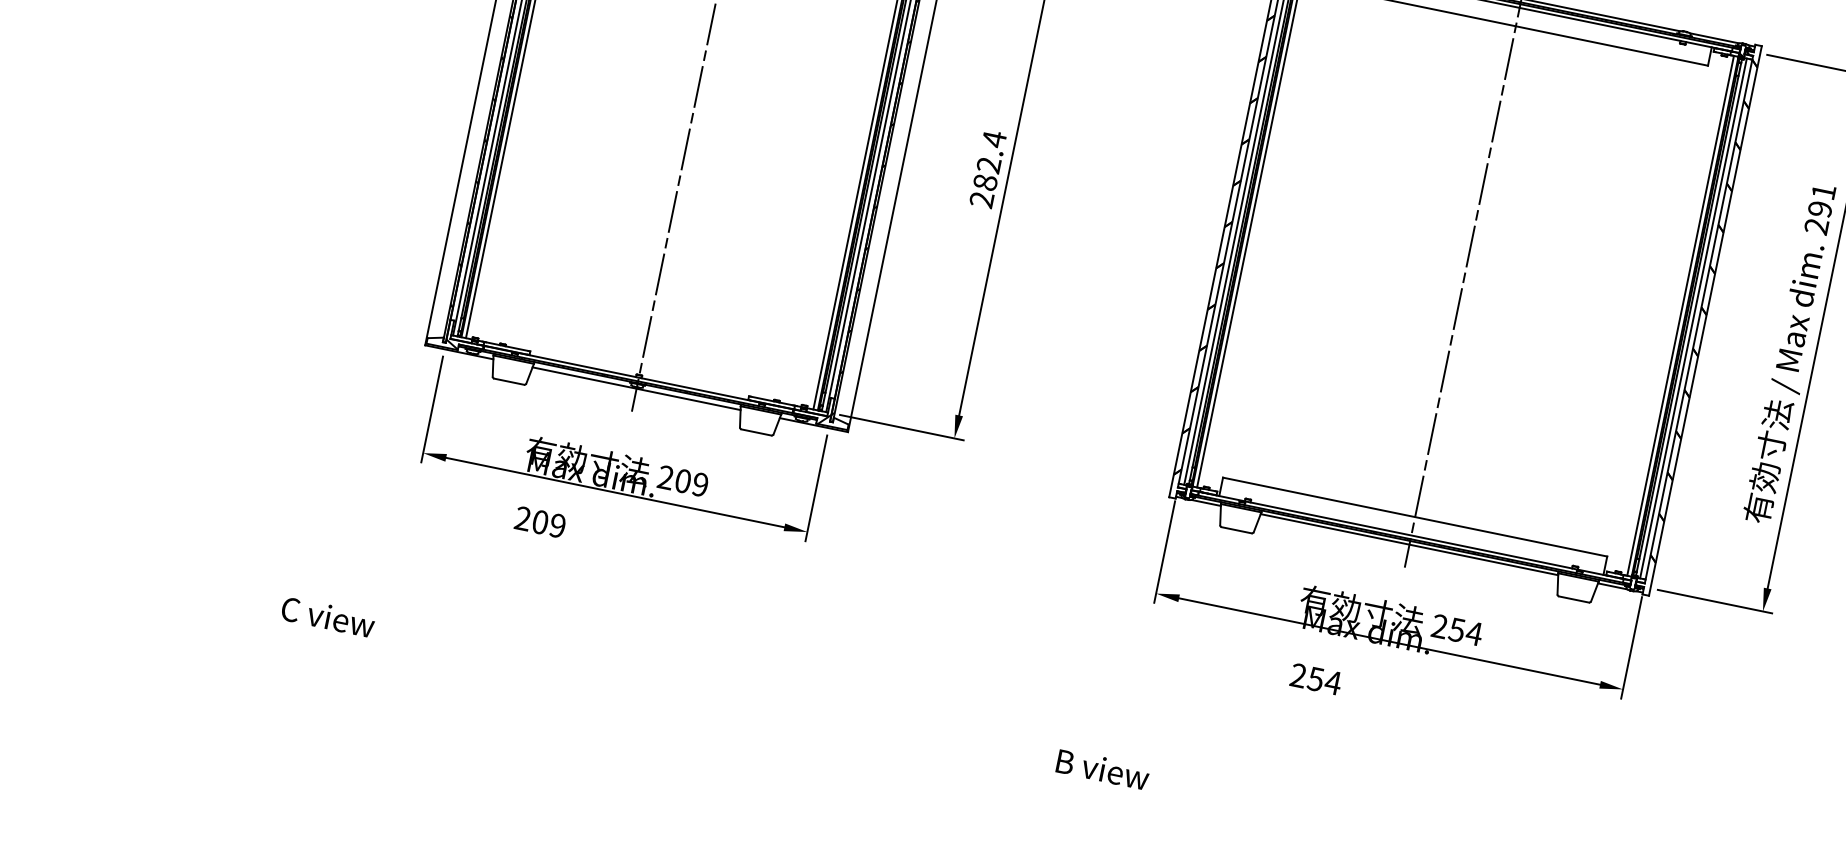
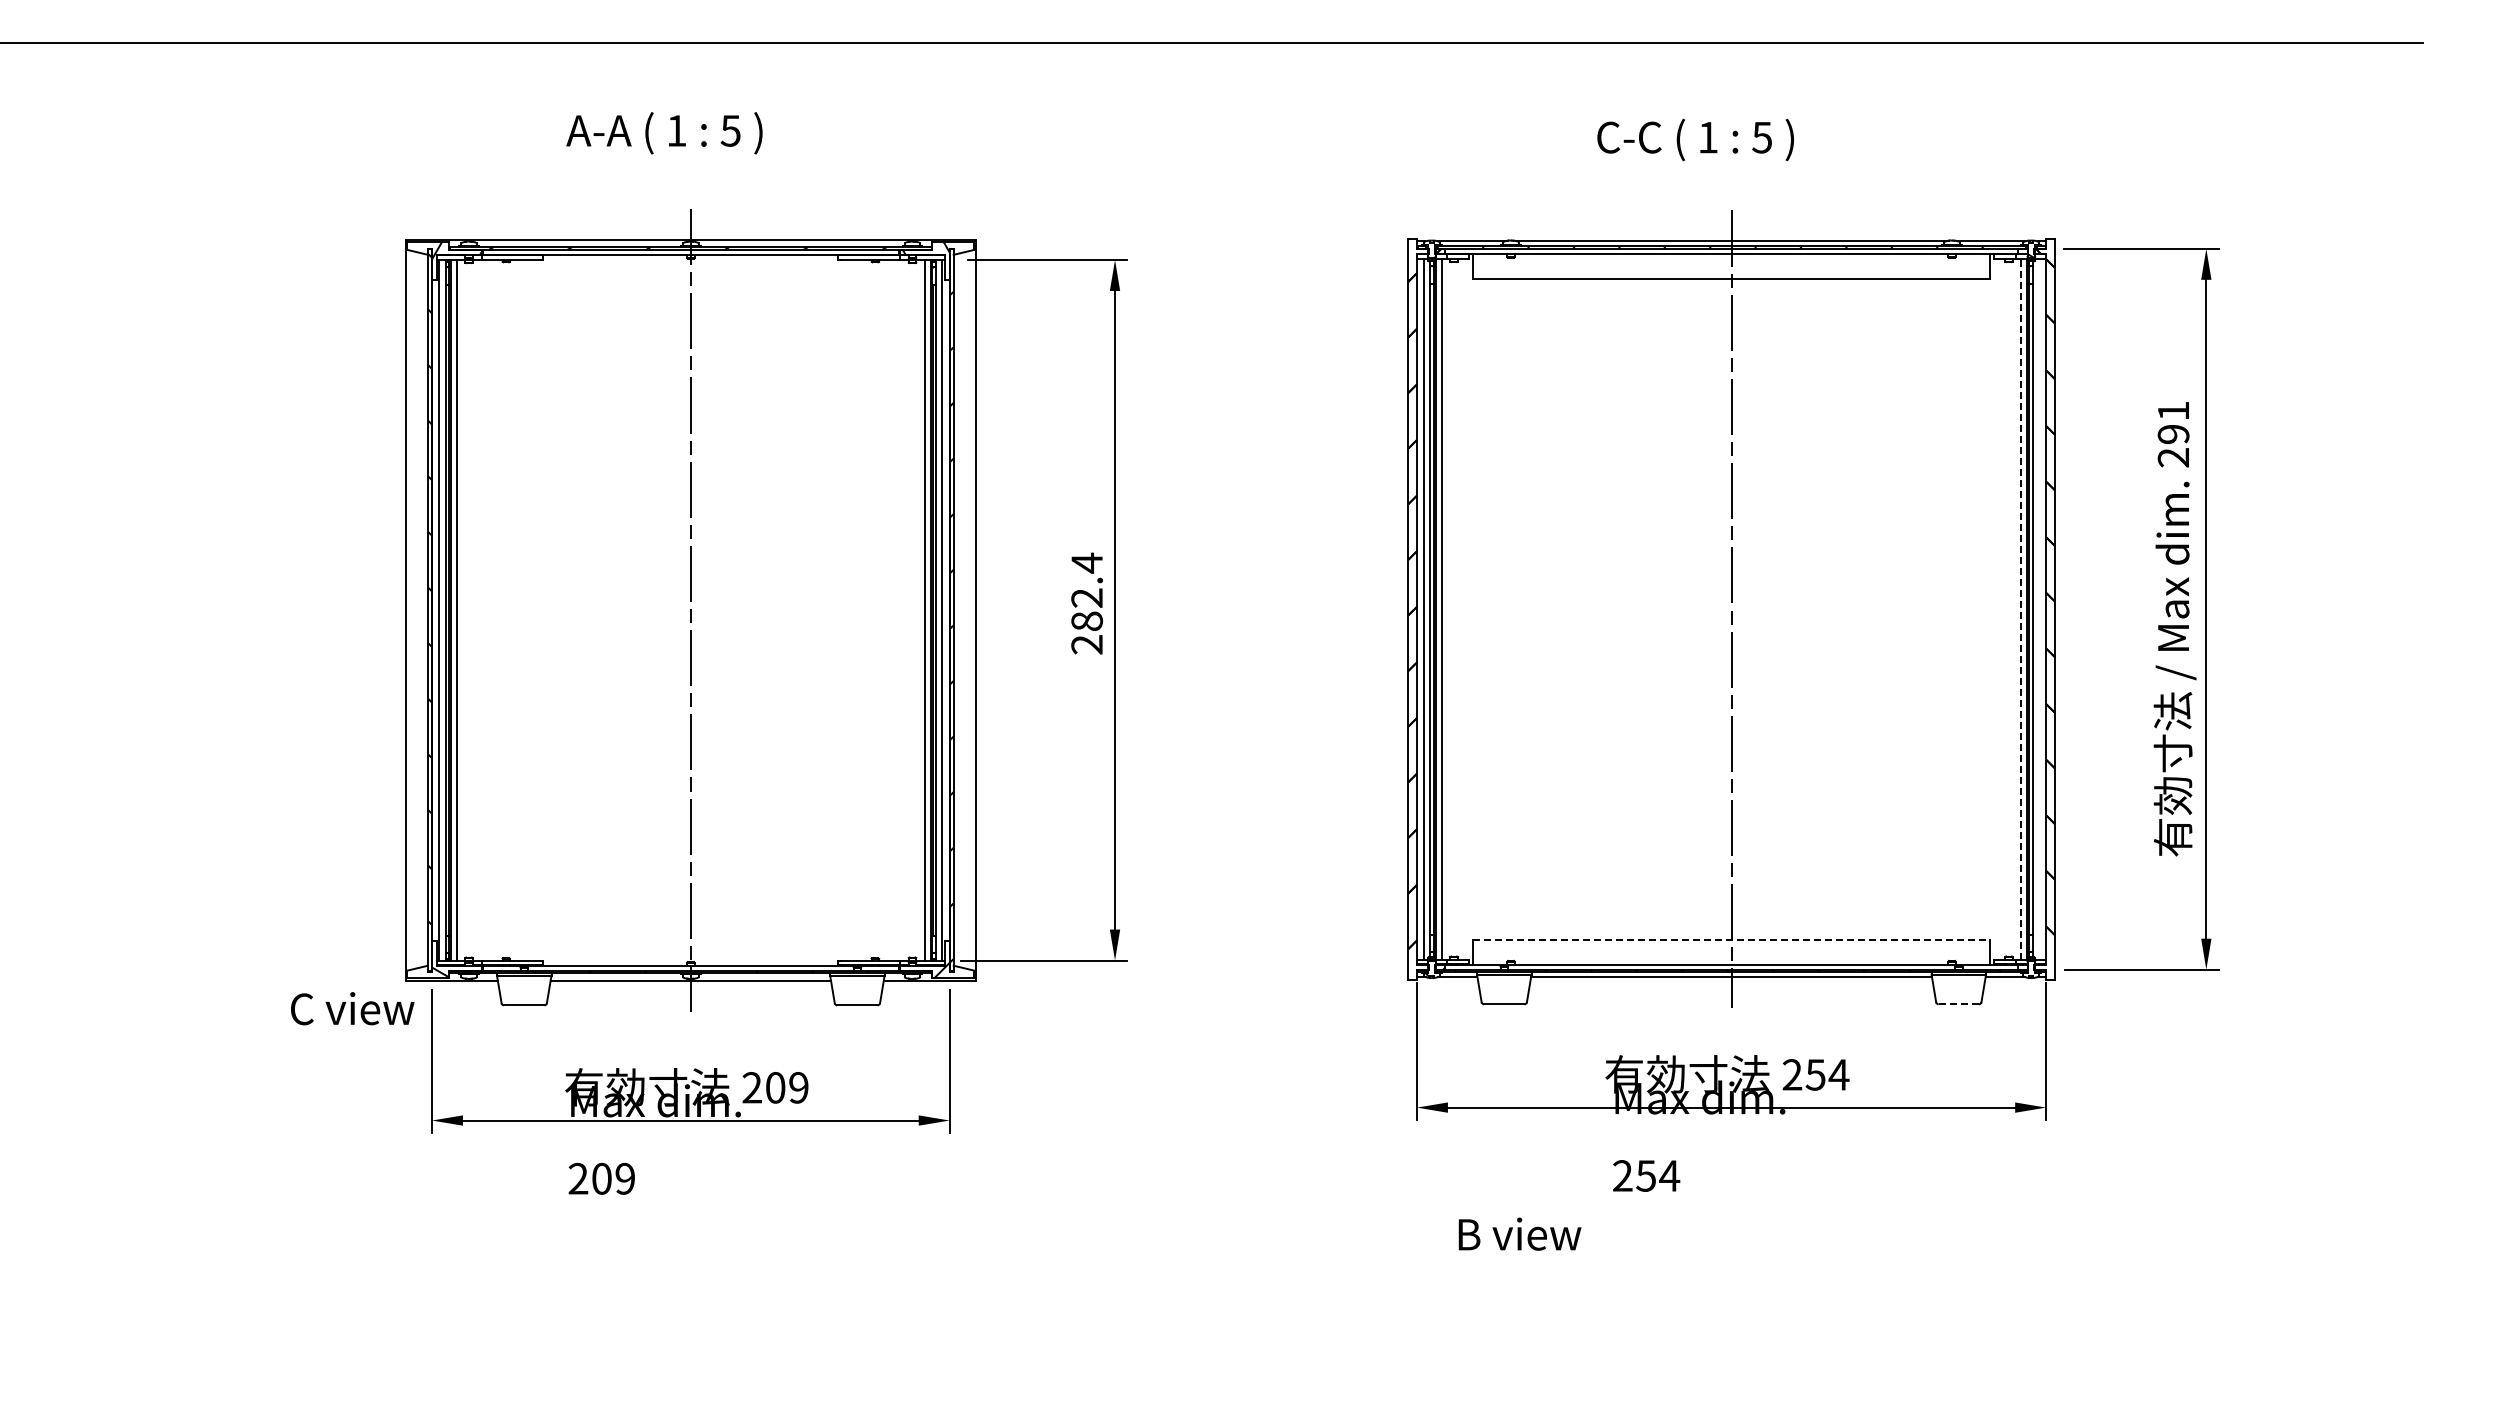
line: (1680, 315) -> (2021, 608), solid -> dashed
line: (1693, 318) -> (2038, 609), removed
line: (1415, 516) -> (1731, 939), solid -> dashed
line: (1573, 599) -> (1958, 1004), solid -> dashed
text: (328, 616) -> (352, 1008), moved
text: (1102, 768) -> (1519, 1233), moved

